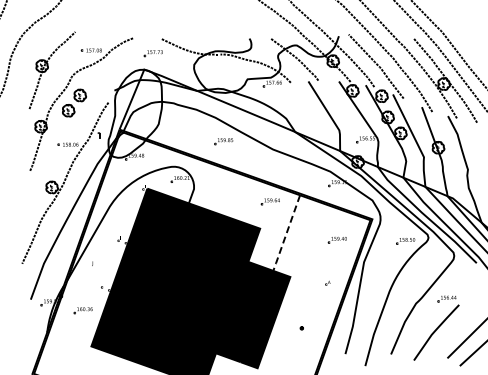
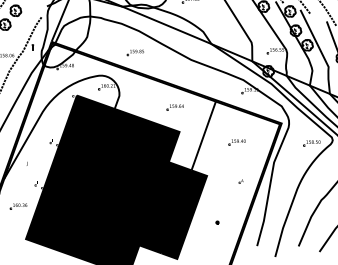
part: (223, 141) -> (135, 52), moved
part: (269, 201) -> (174, 107), moved
line: (286, 234) -> (203, 137), dashed -> solid
part: (336, 240) -> (236, 142), moved

